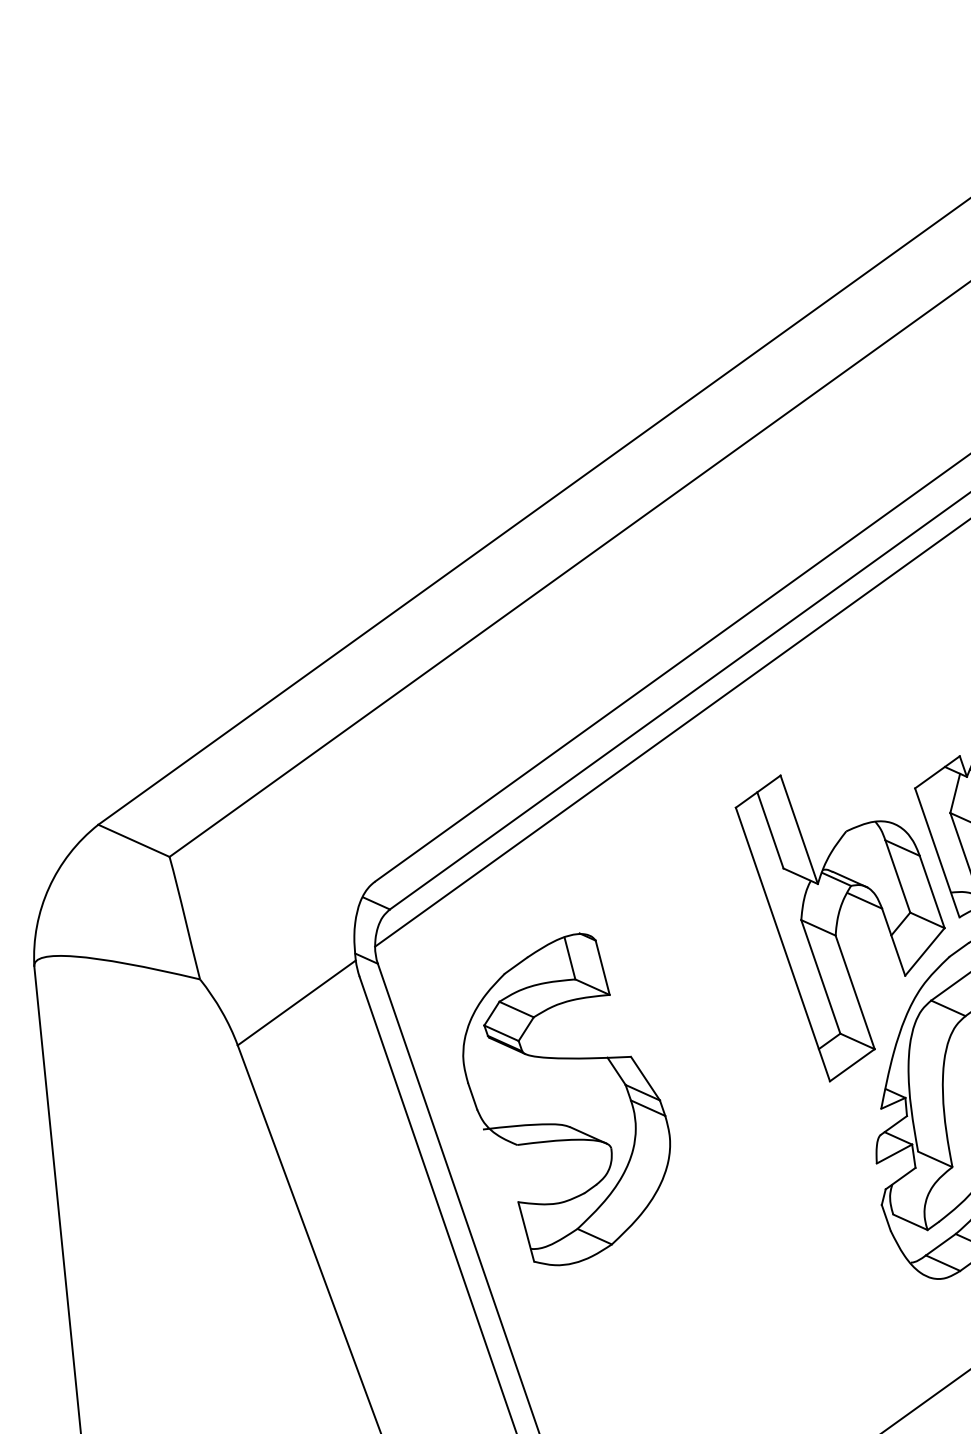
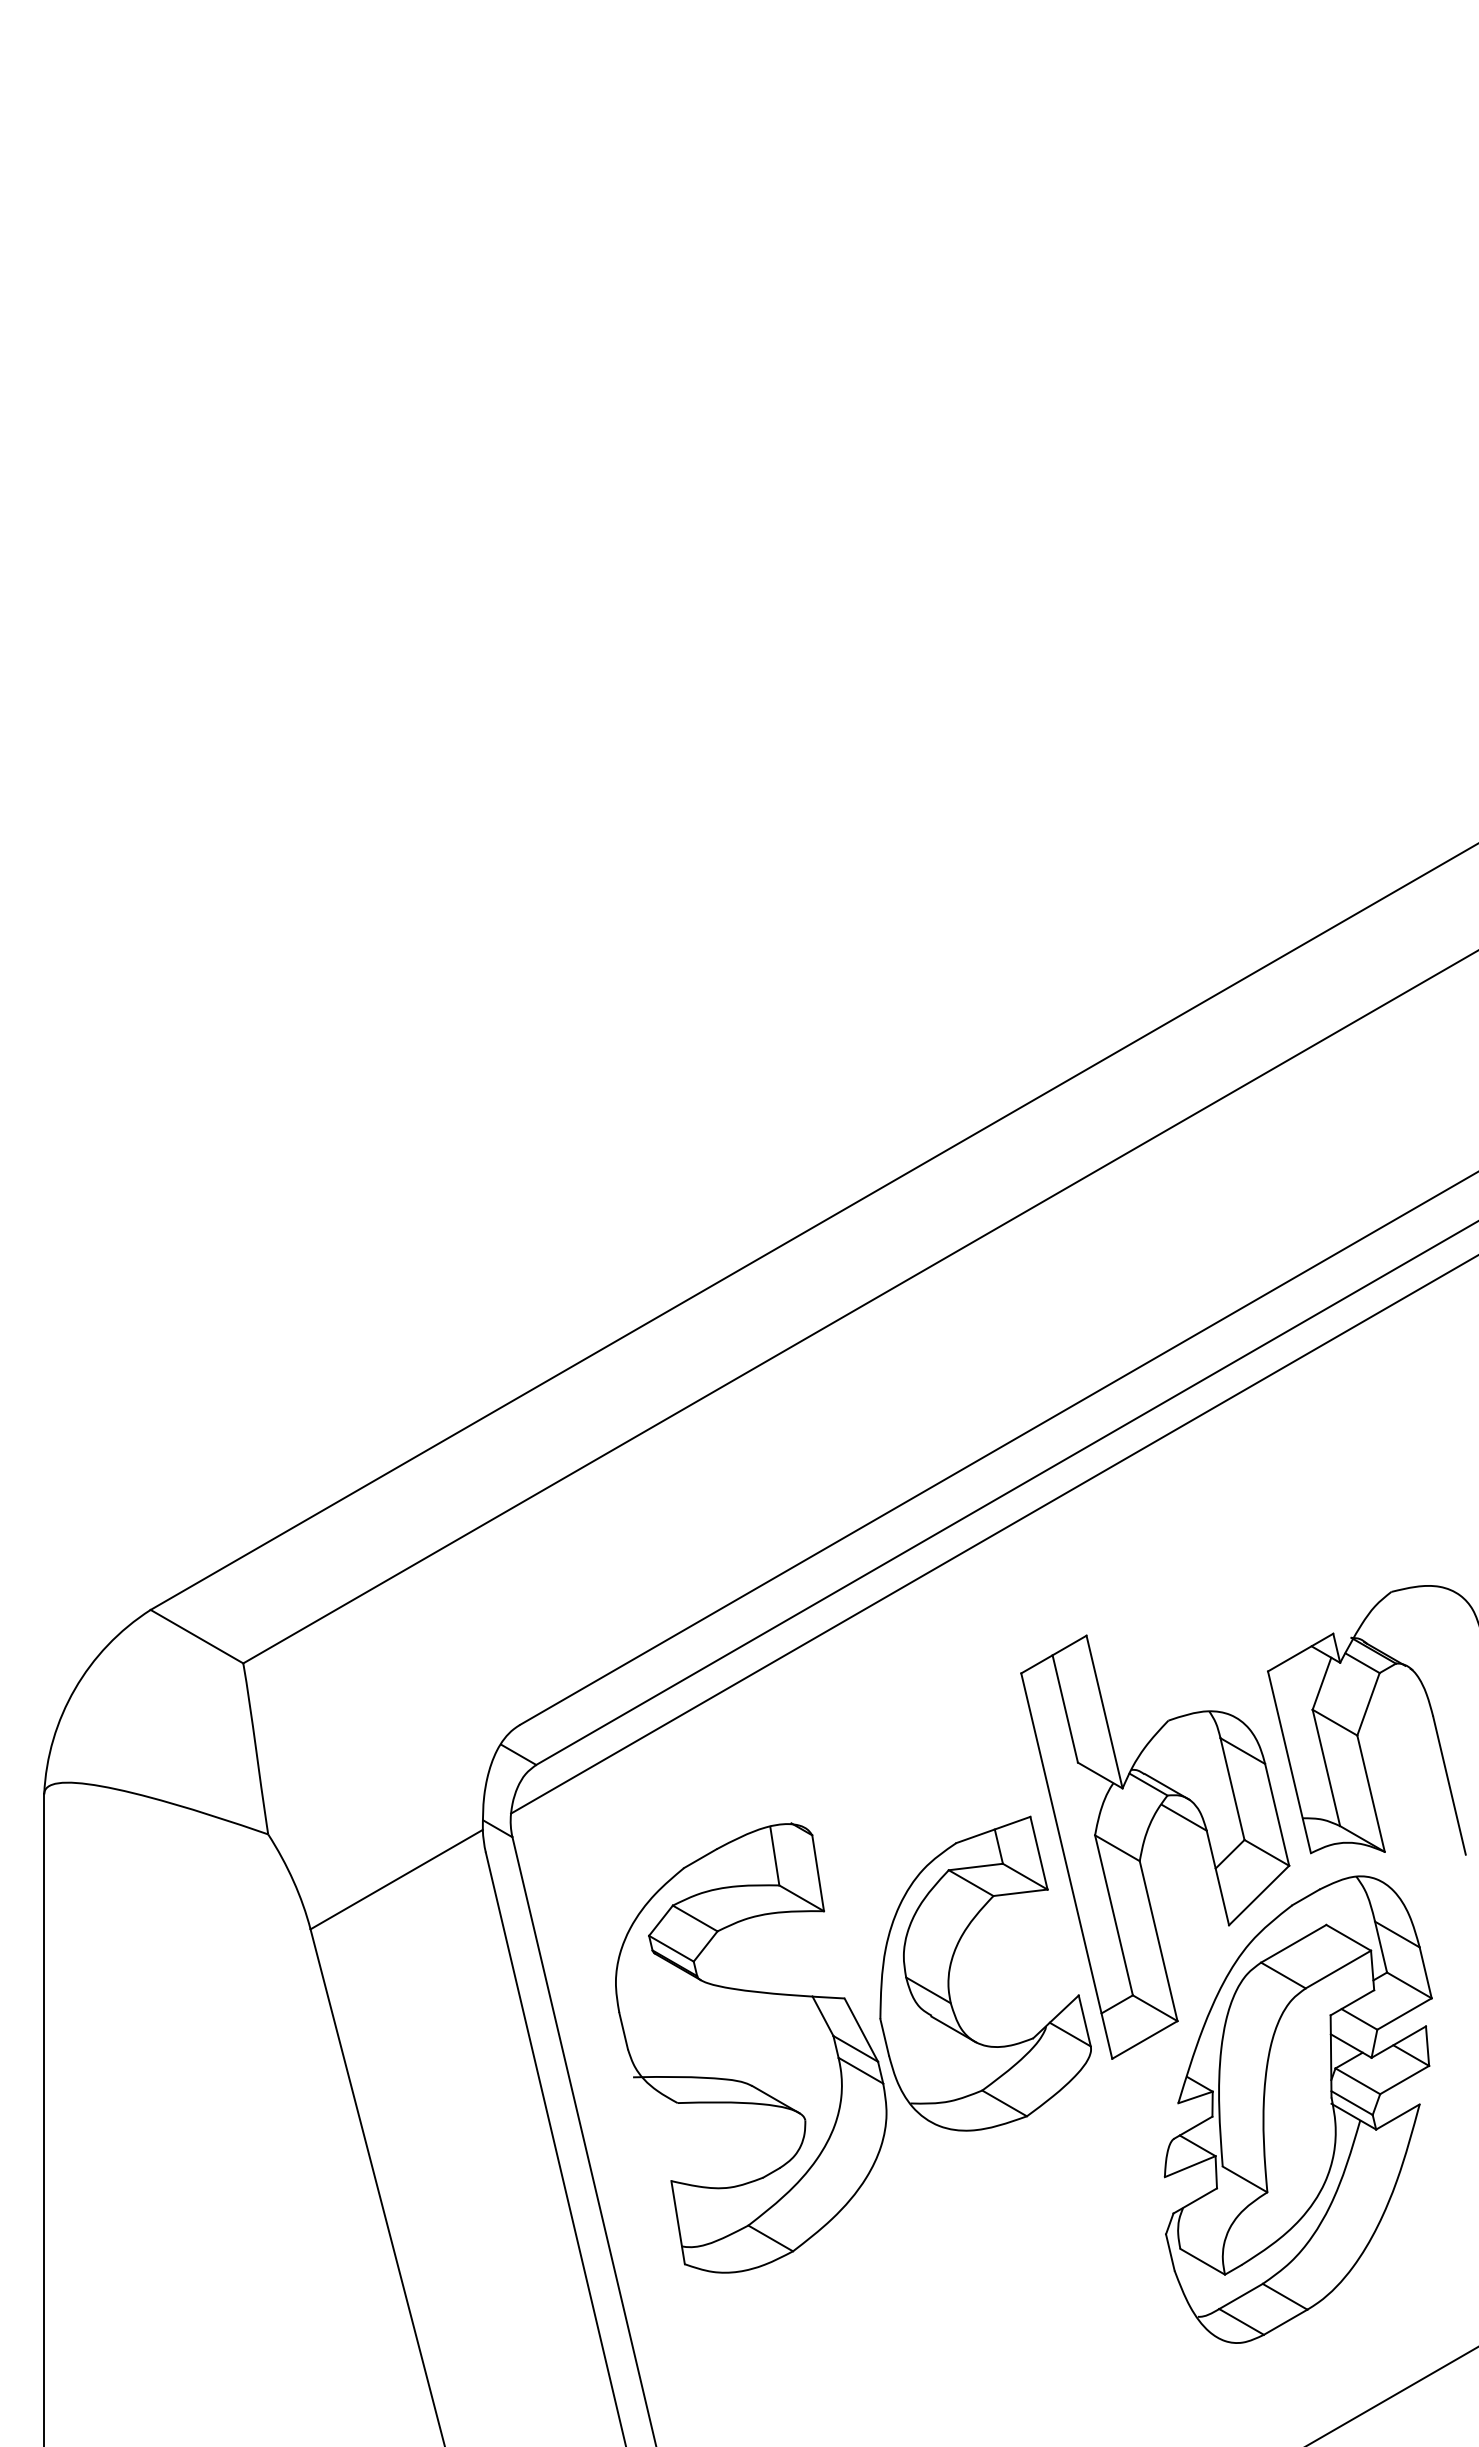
part: (706, 1025) -> (951, 1966), added

